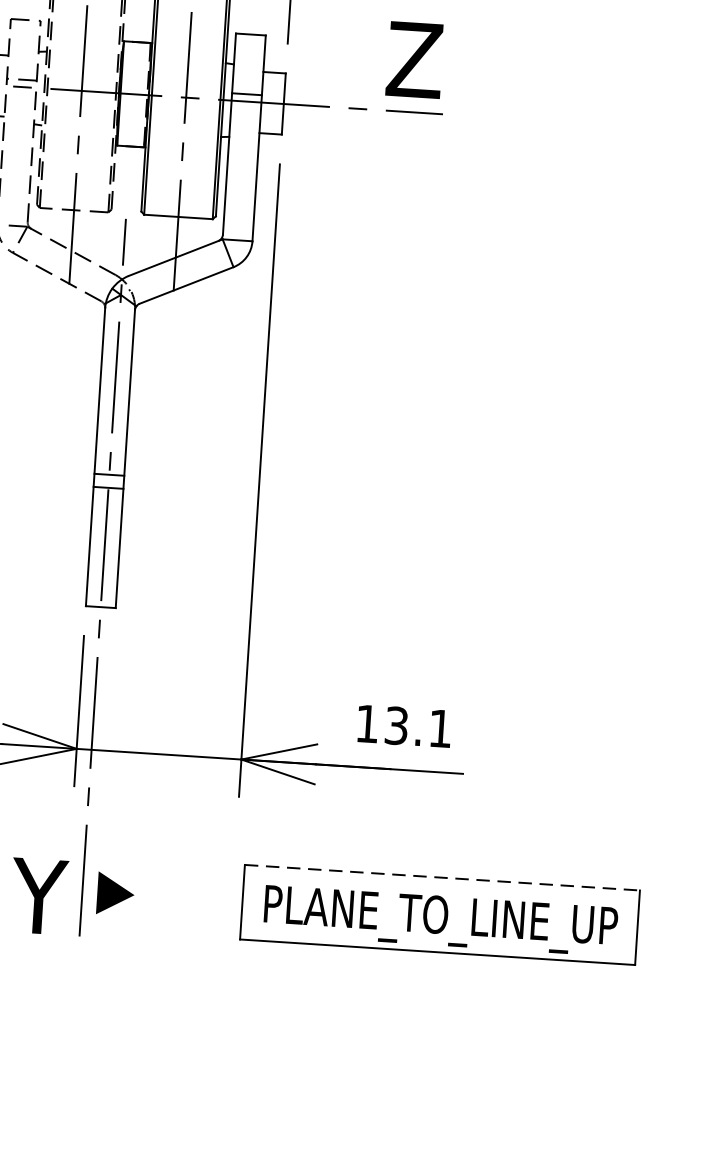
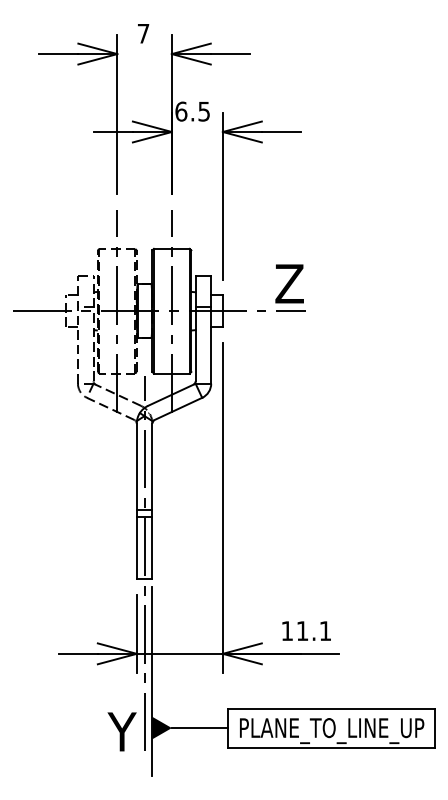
text: (396, 726) -> (302, 631), 13.1 -> 11.1
line: (103, 803) -> (152, 681), added
line: (444, 877) -> (332, 708), dashed -> solid
line: (187, 899) -> (199, 728), added

